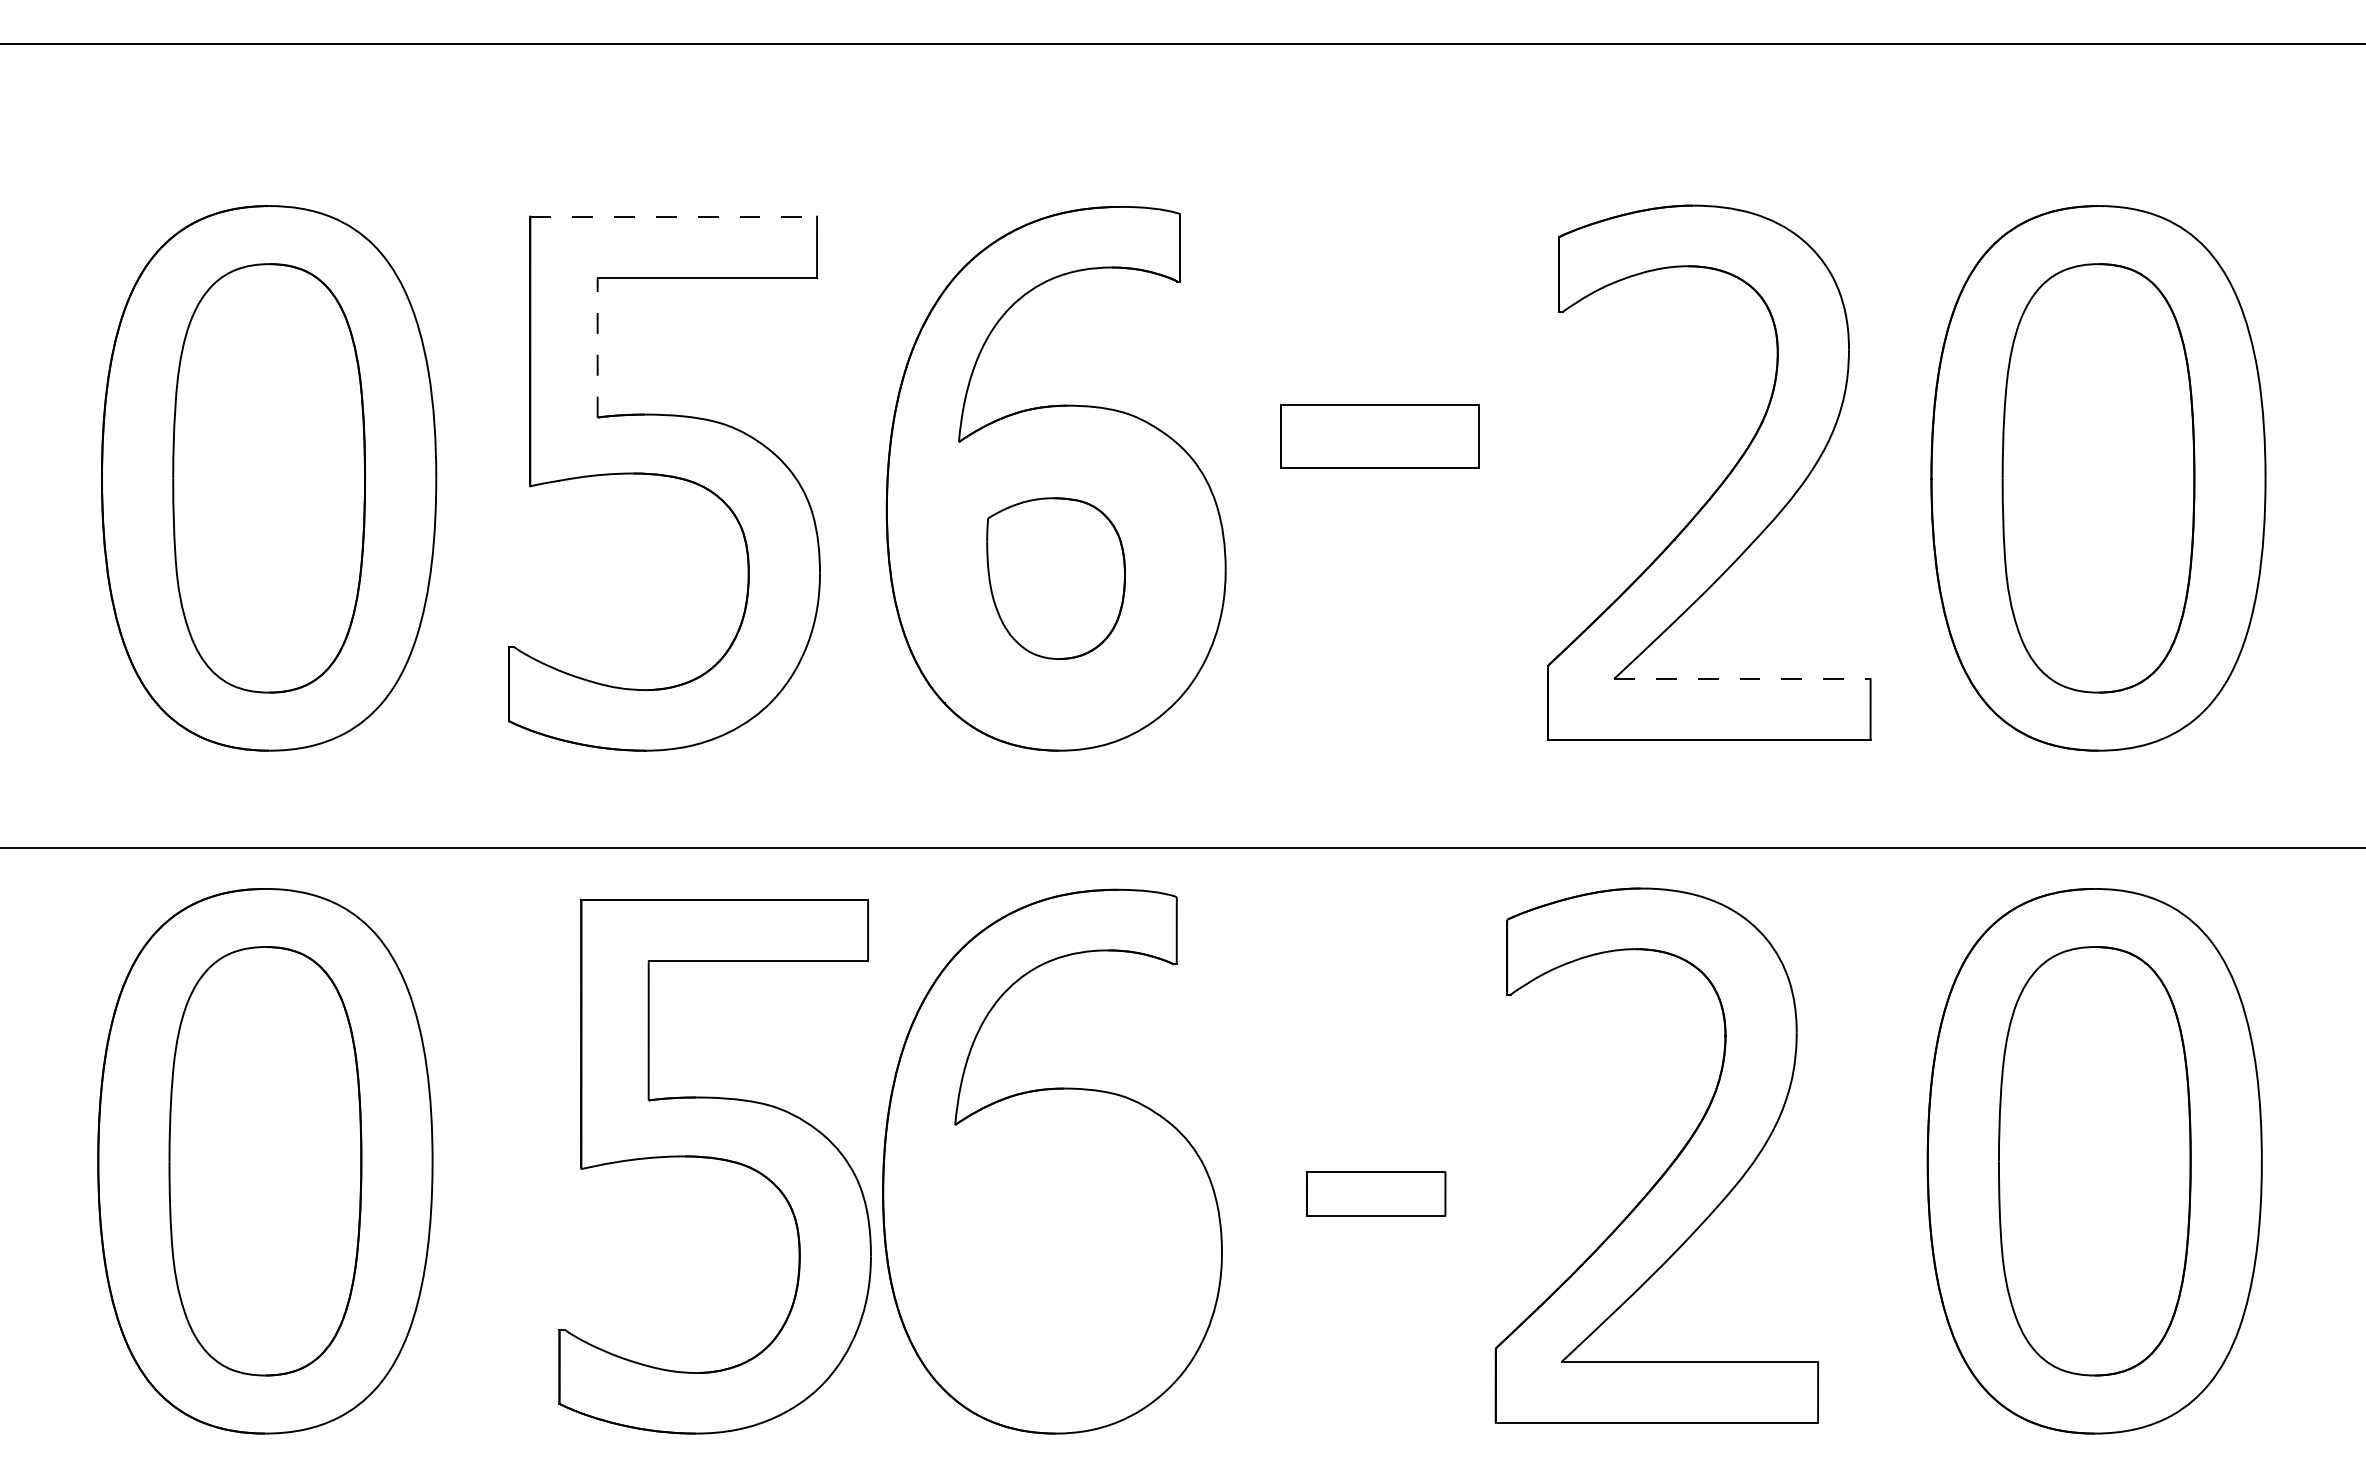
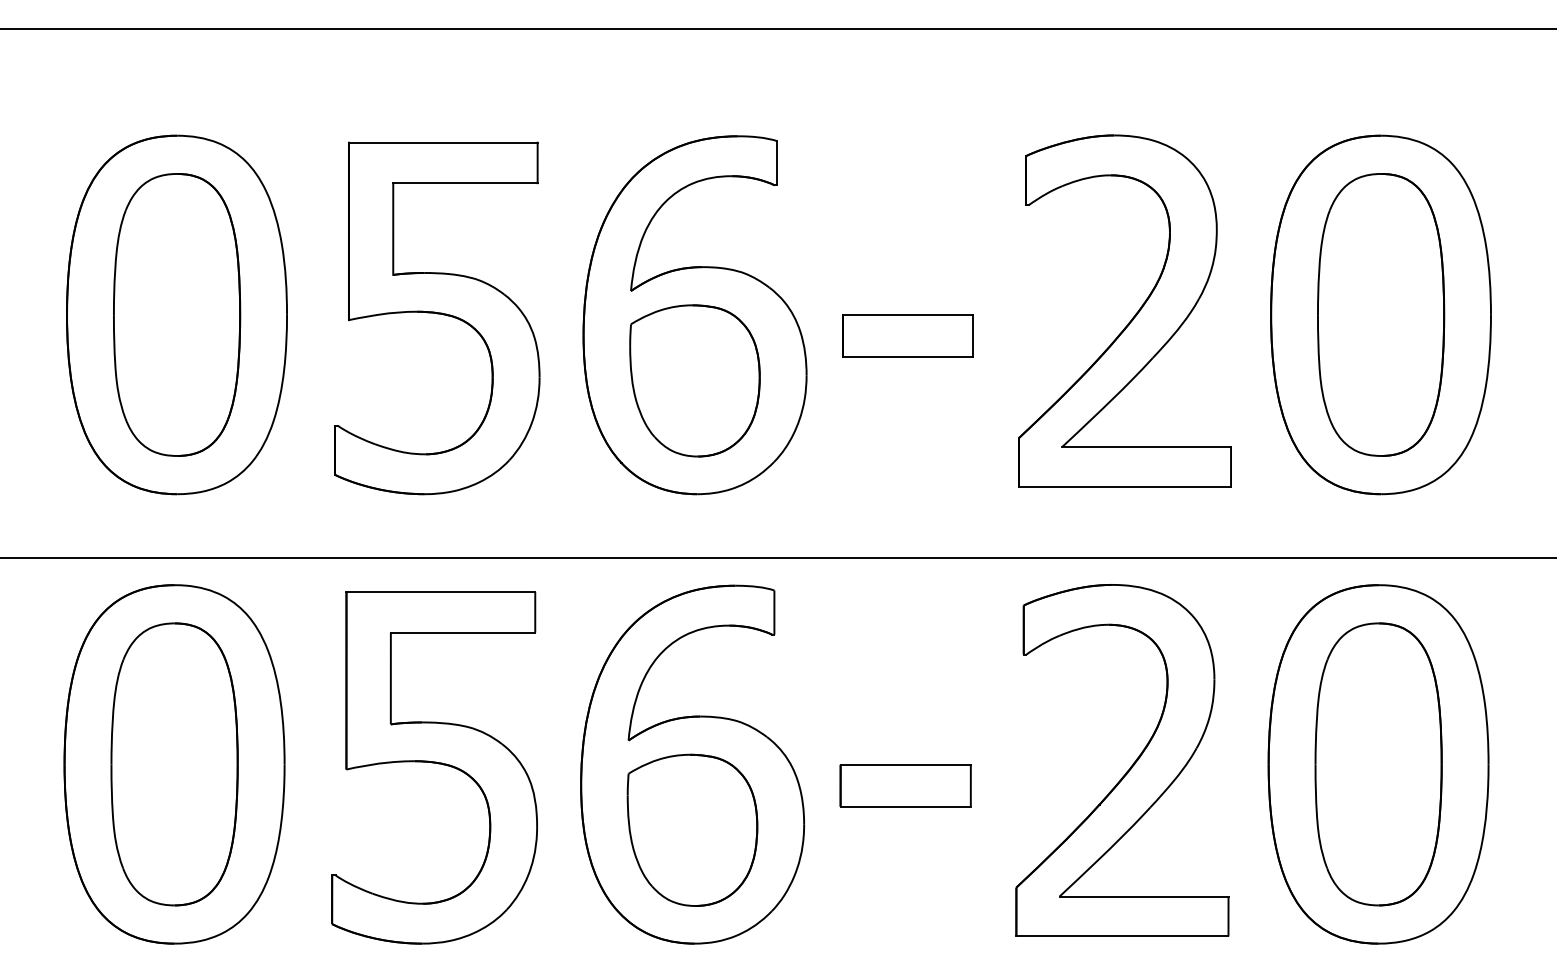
line: (674, 216) -> (443, 142), dashed -> solid
line: (598, 348) -> (393, 229), dashed -> solid
part: (1379, 435) -> (907, 335), moved
part: (1055, 577) -> (694, 380), size x1.43
line: (1743, 679) -> (1147, 447), dashed -> solid
part: (1669, 1164) -> (1130, 766), moved
part: (715, 1165) -> (434, 767), moved
part: (1375, 1193) -> (905, 785), size x1.43
part: (1052, 1260) -> (692, 829), added

